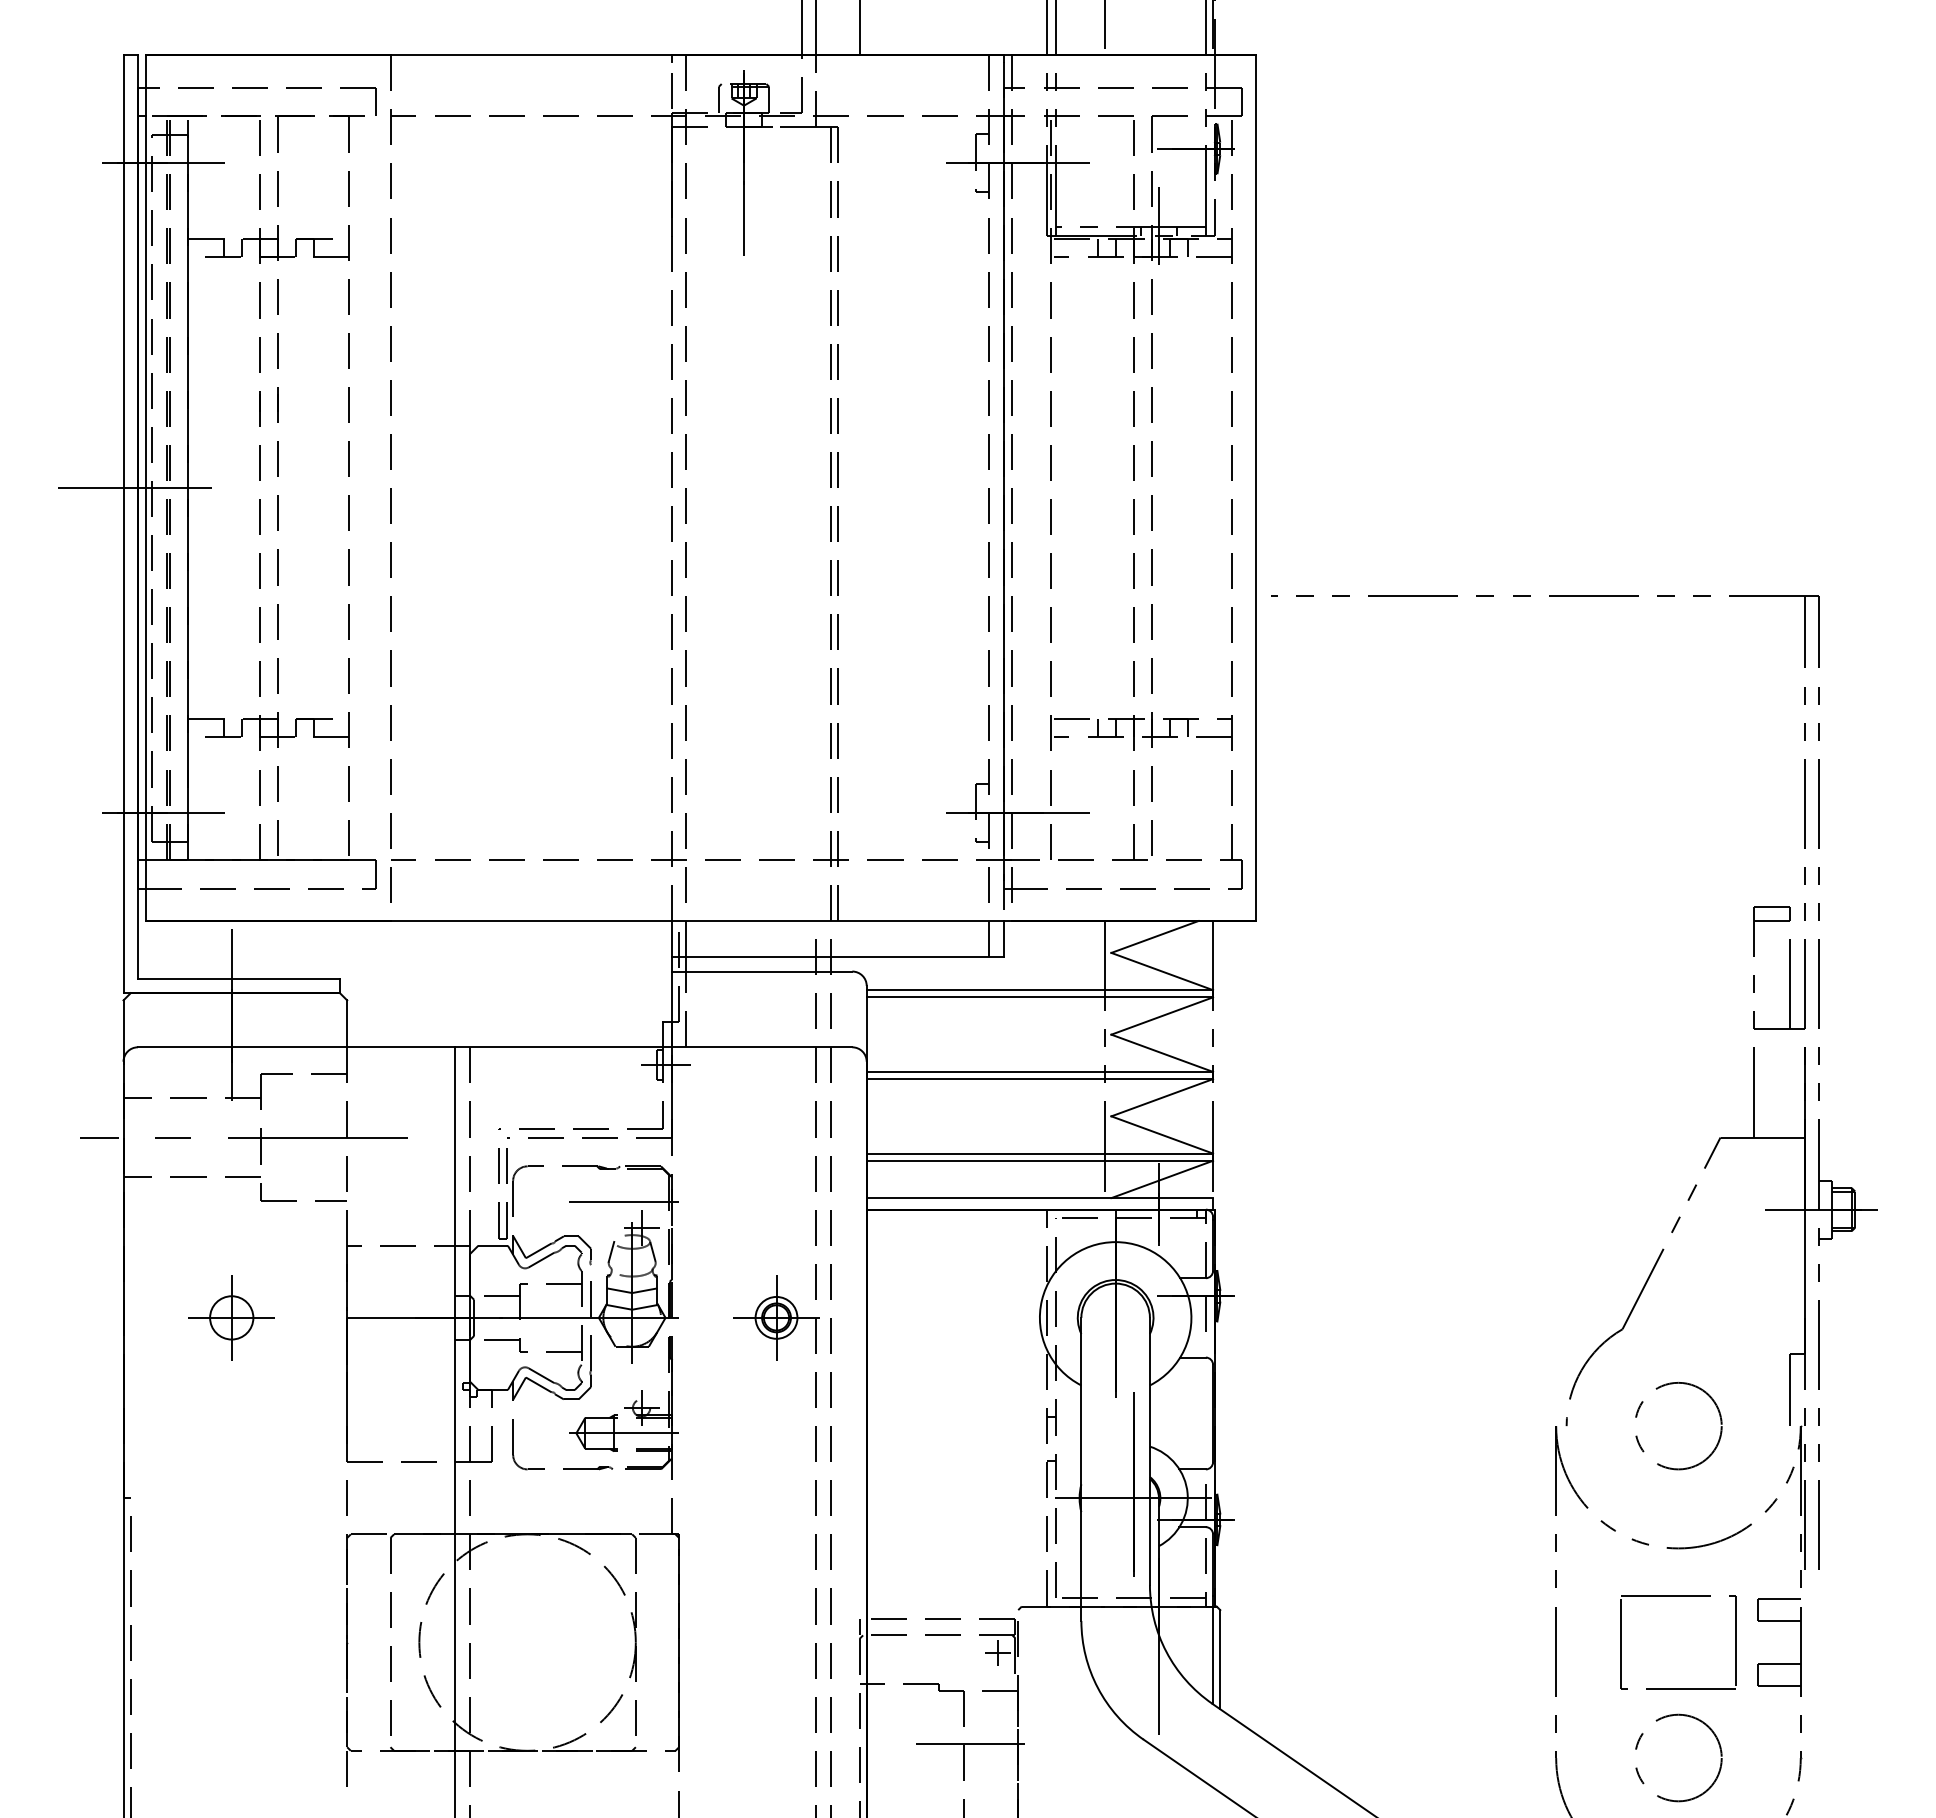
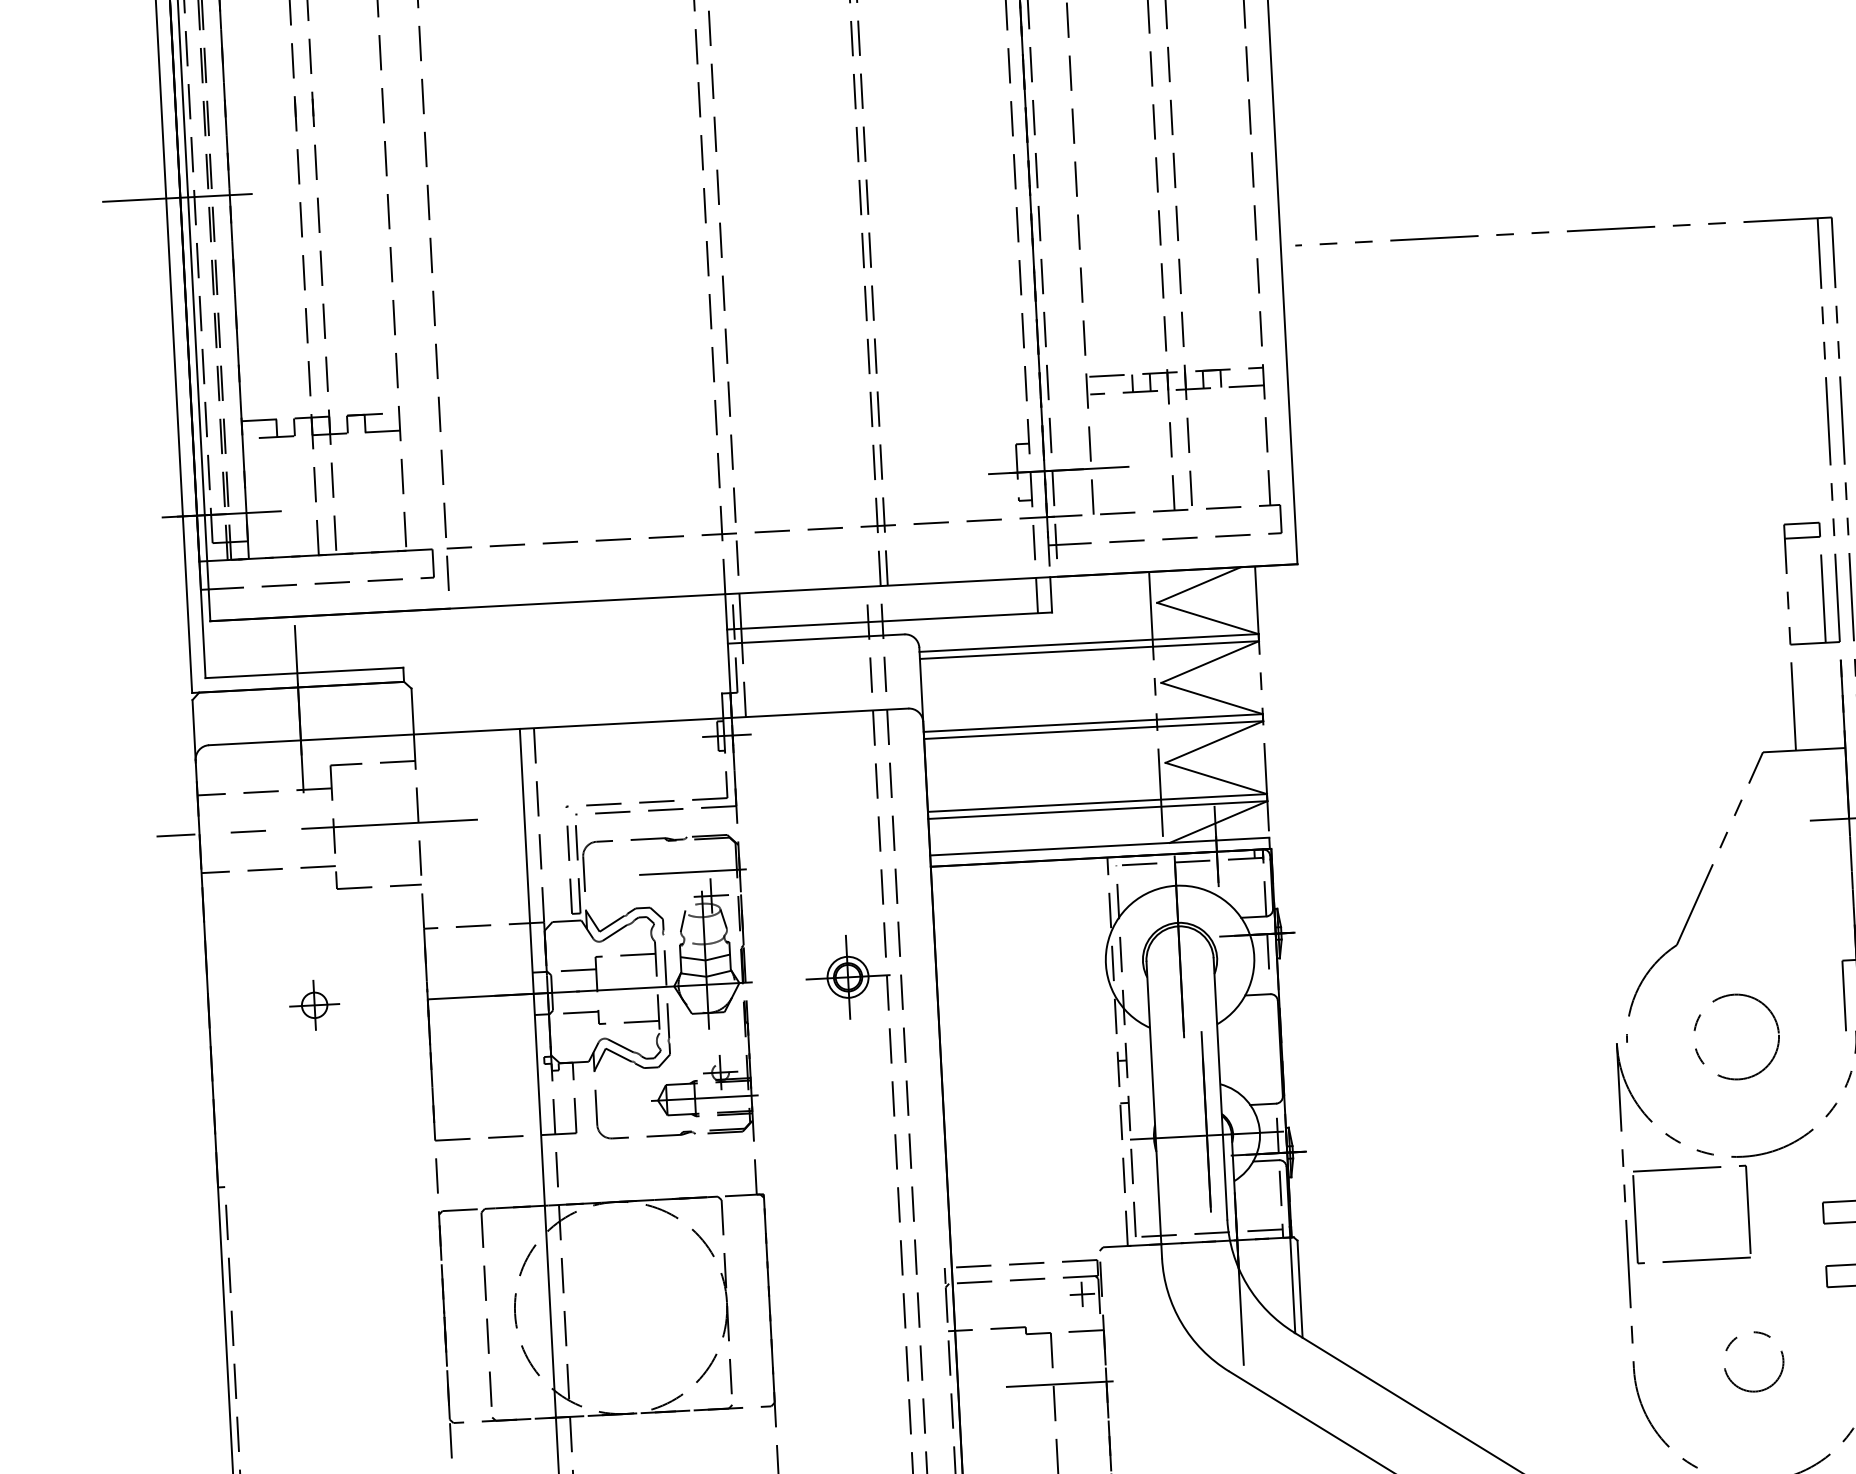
part: (231, 1317) -> (314, 1004), size x0.6
part: (1678, 1596) -> (1689, 1169), moved
circle: (1678, 1757) -> (1753, 1361), size x0.7

